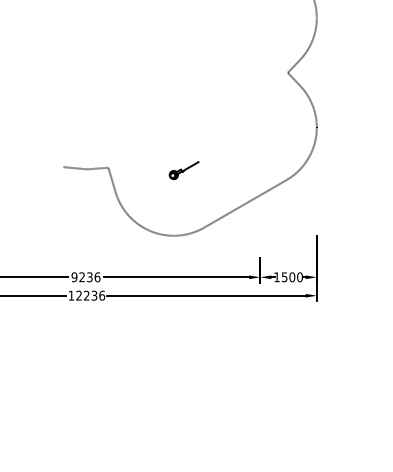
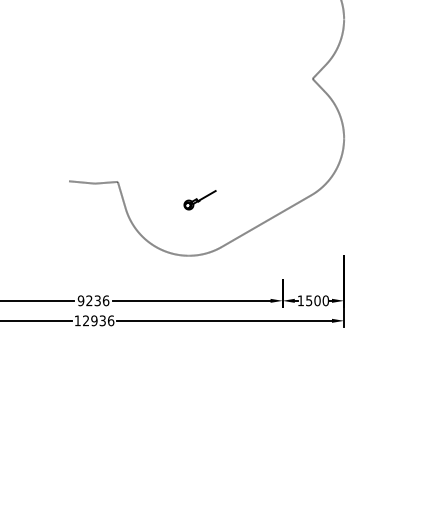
part: (183, 170) -> (199, 200), moved
text: (86, 295) -> (94, 320), 12236 -> 12936

